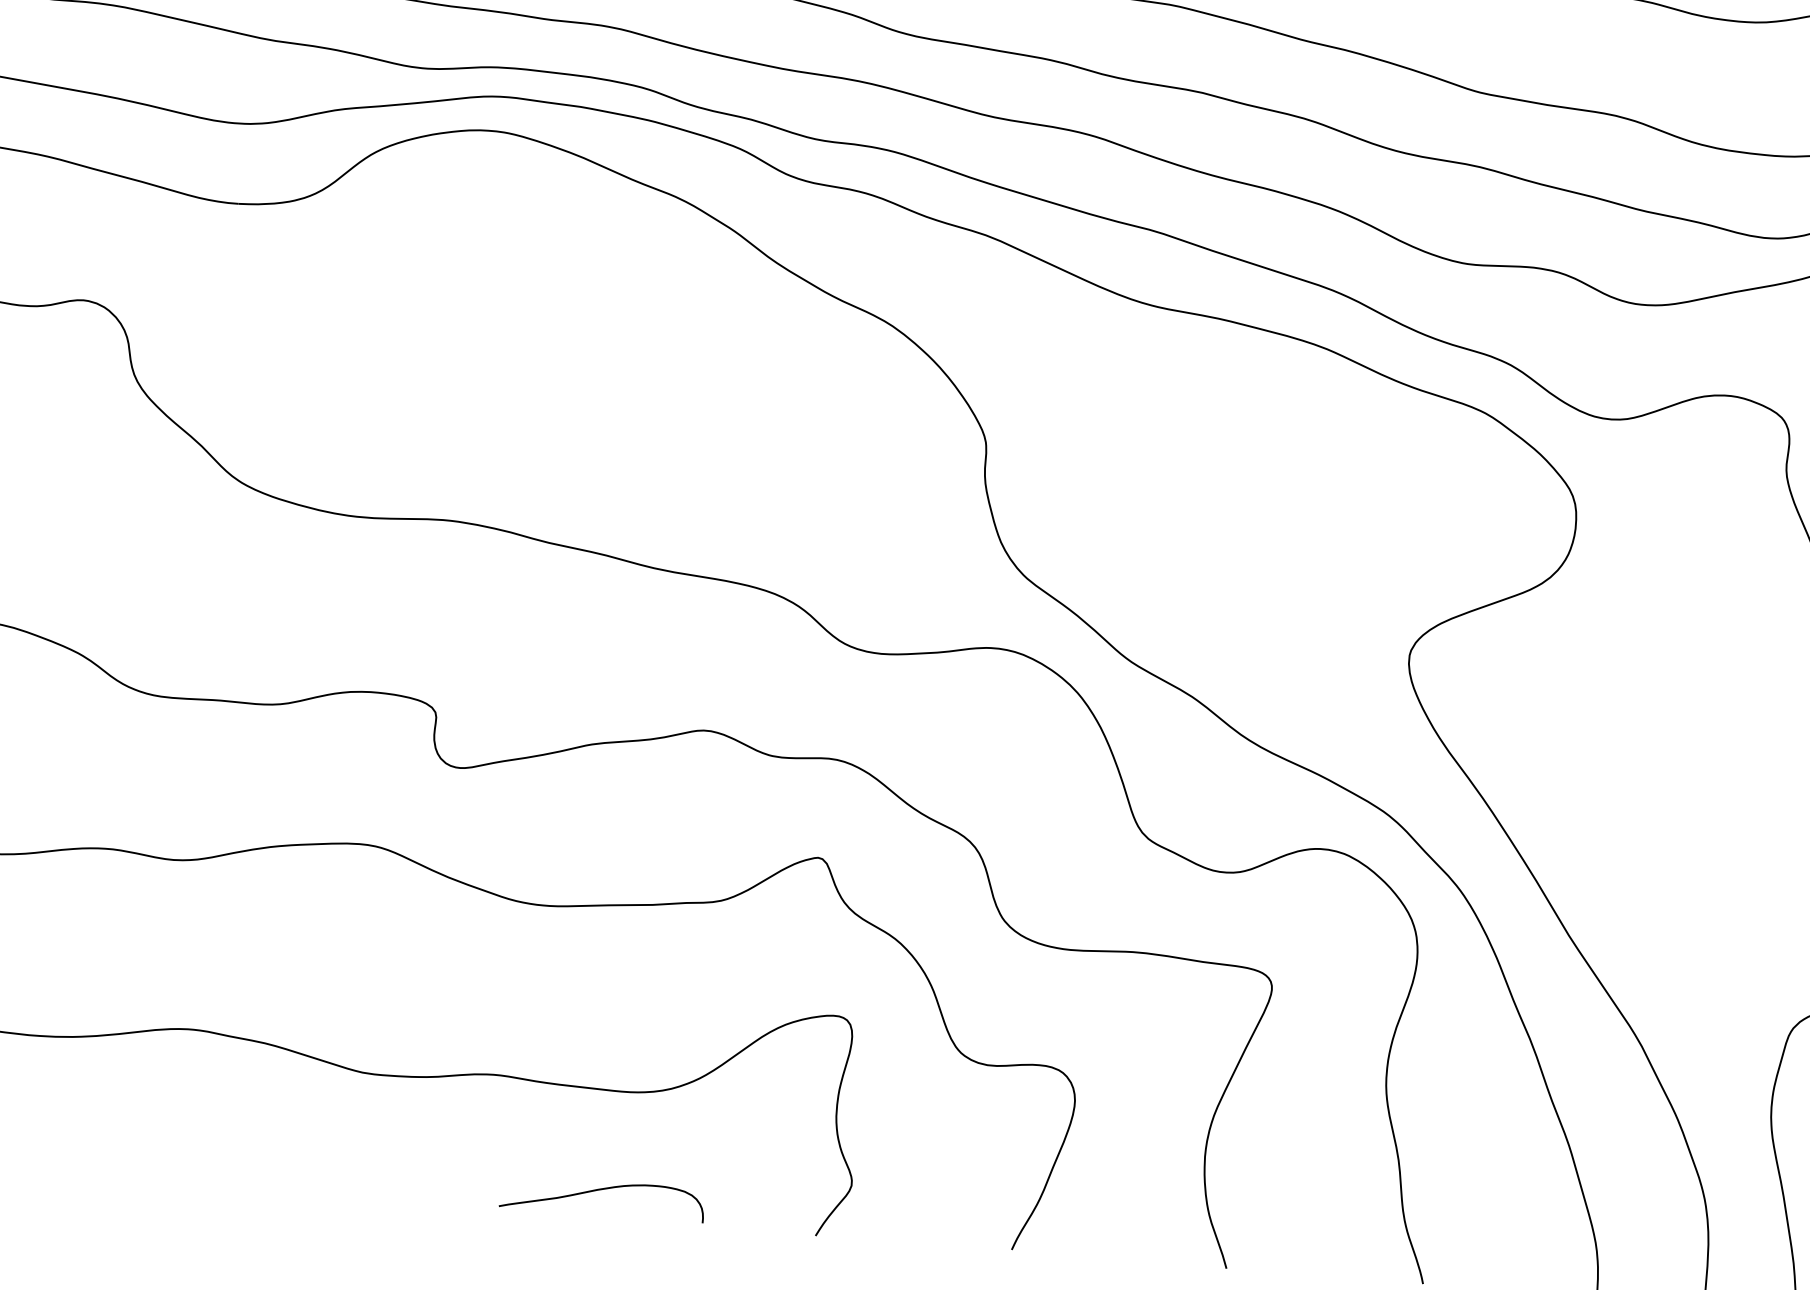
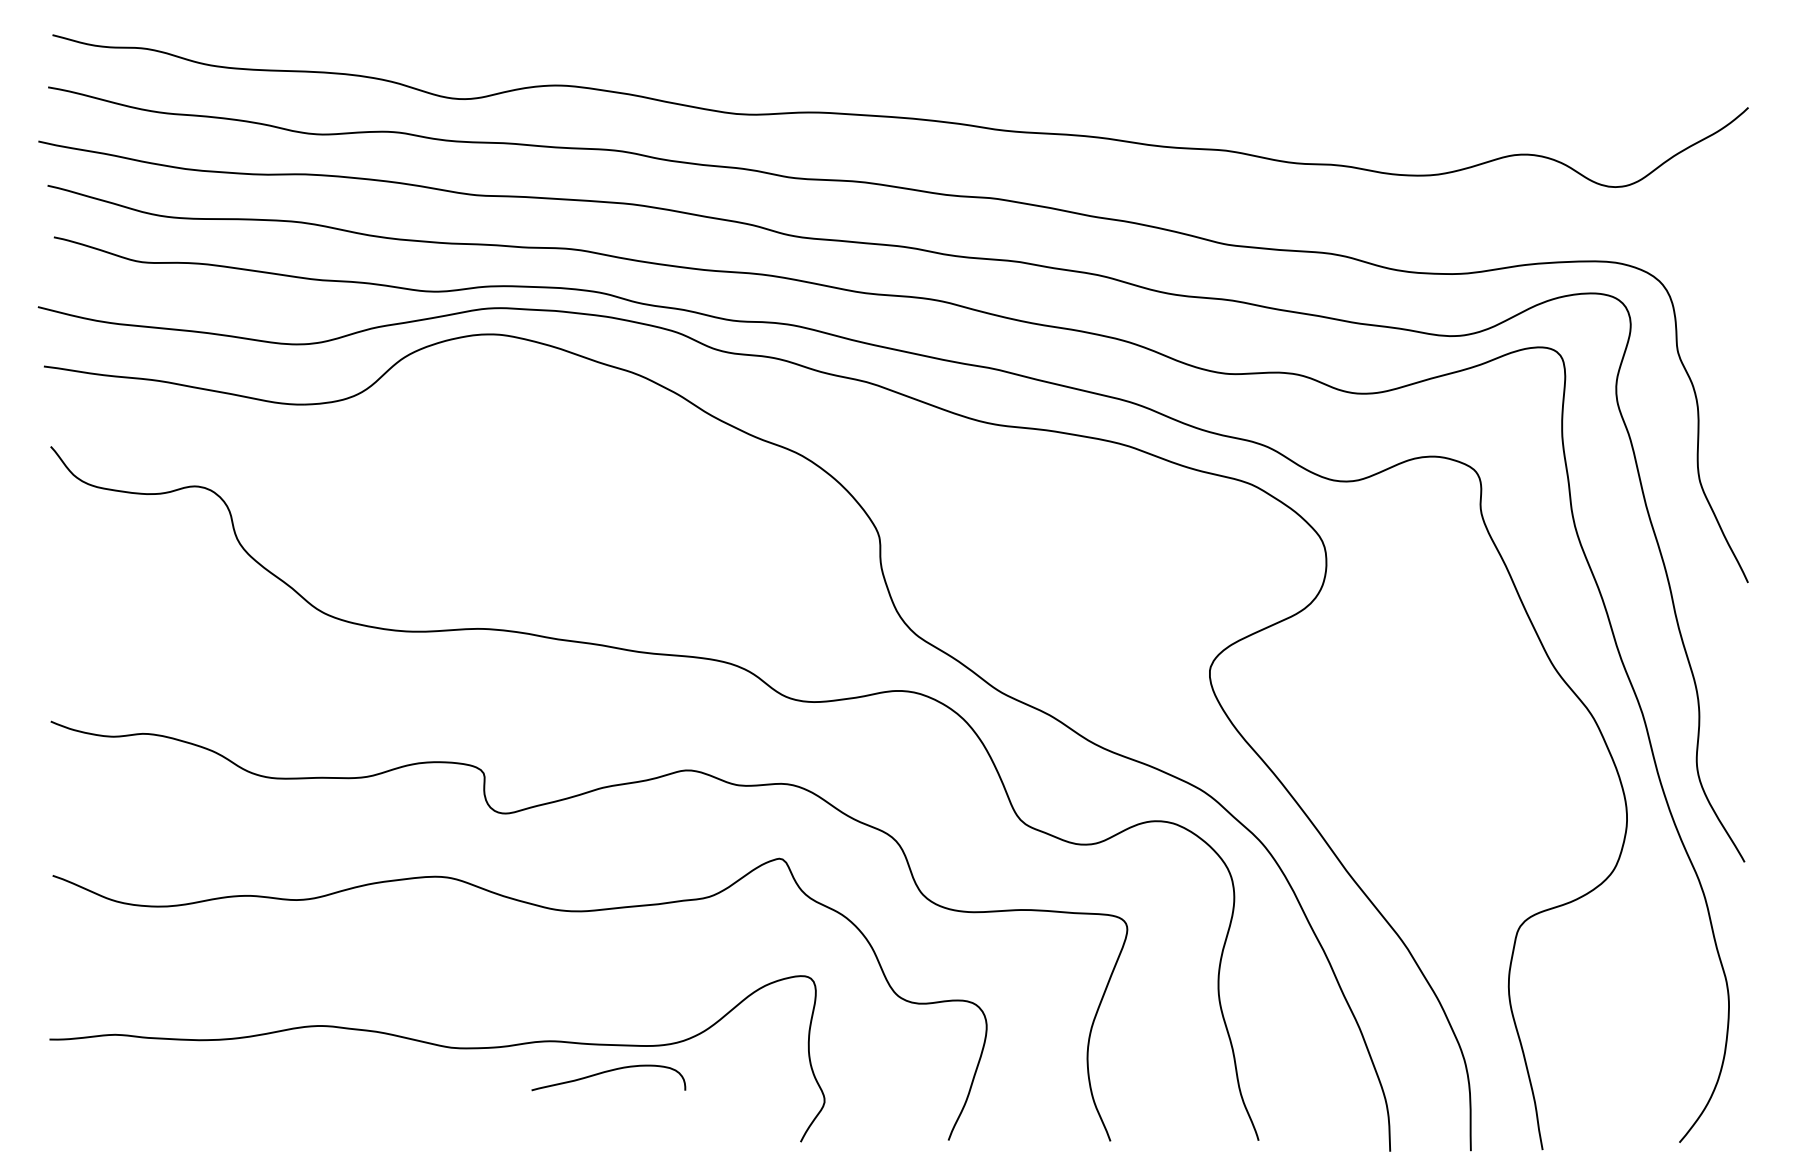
curve: (601, 1190) -> (607, 1072), moved

